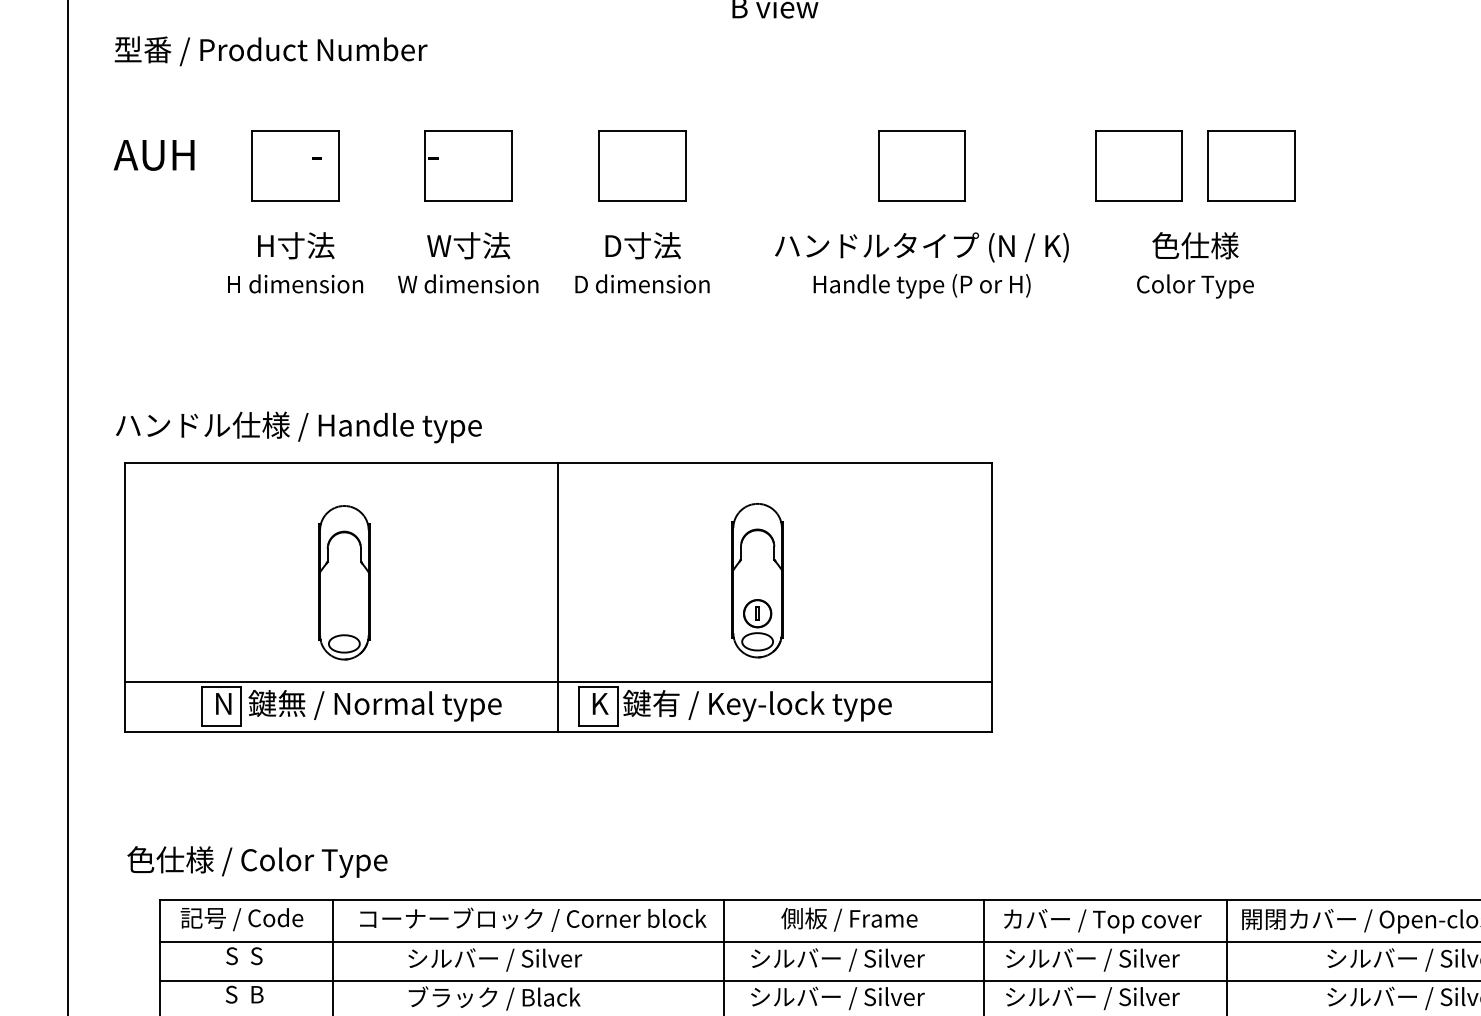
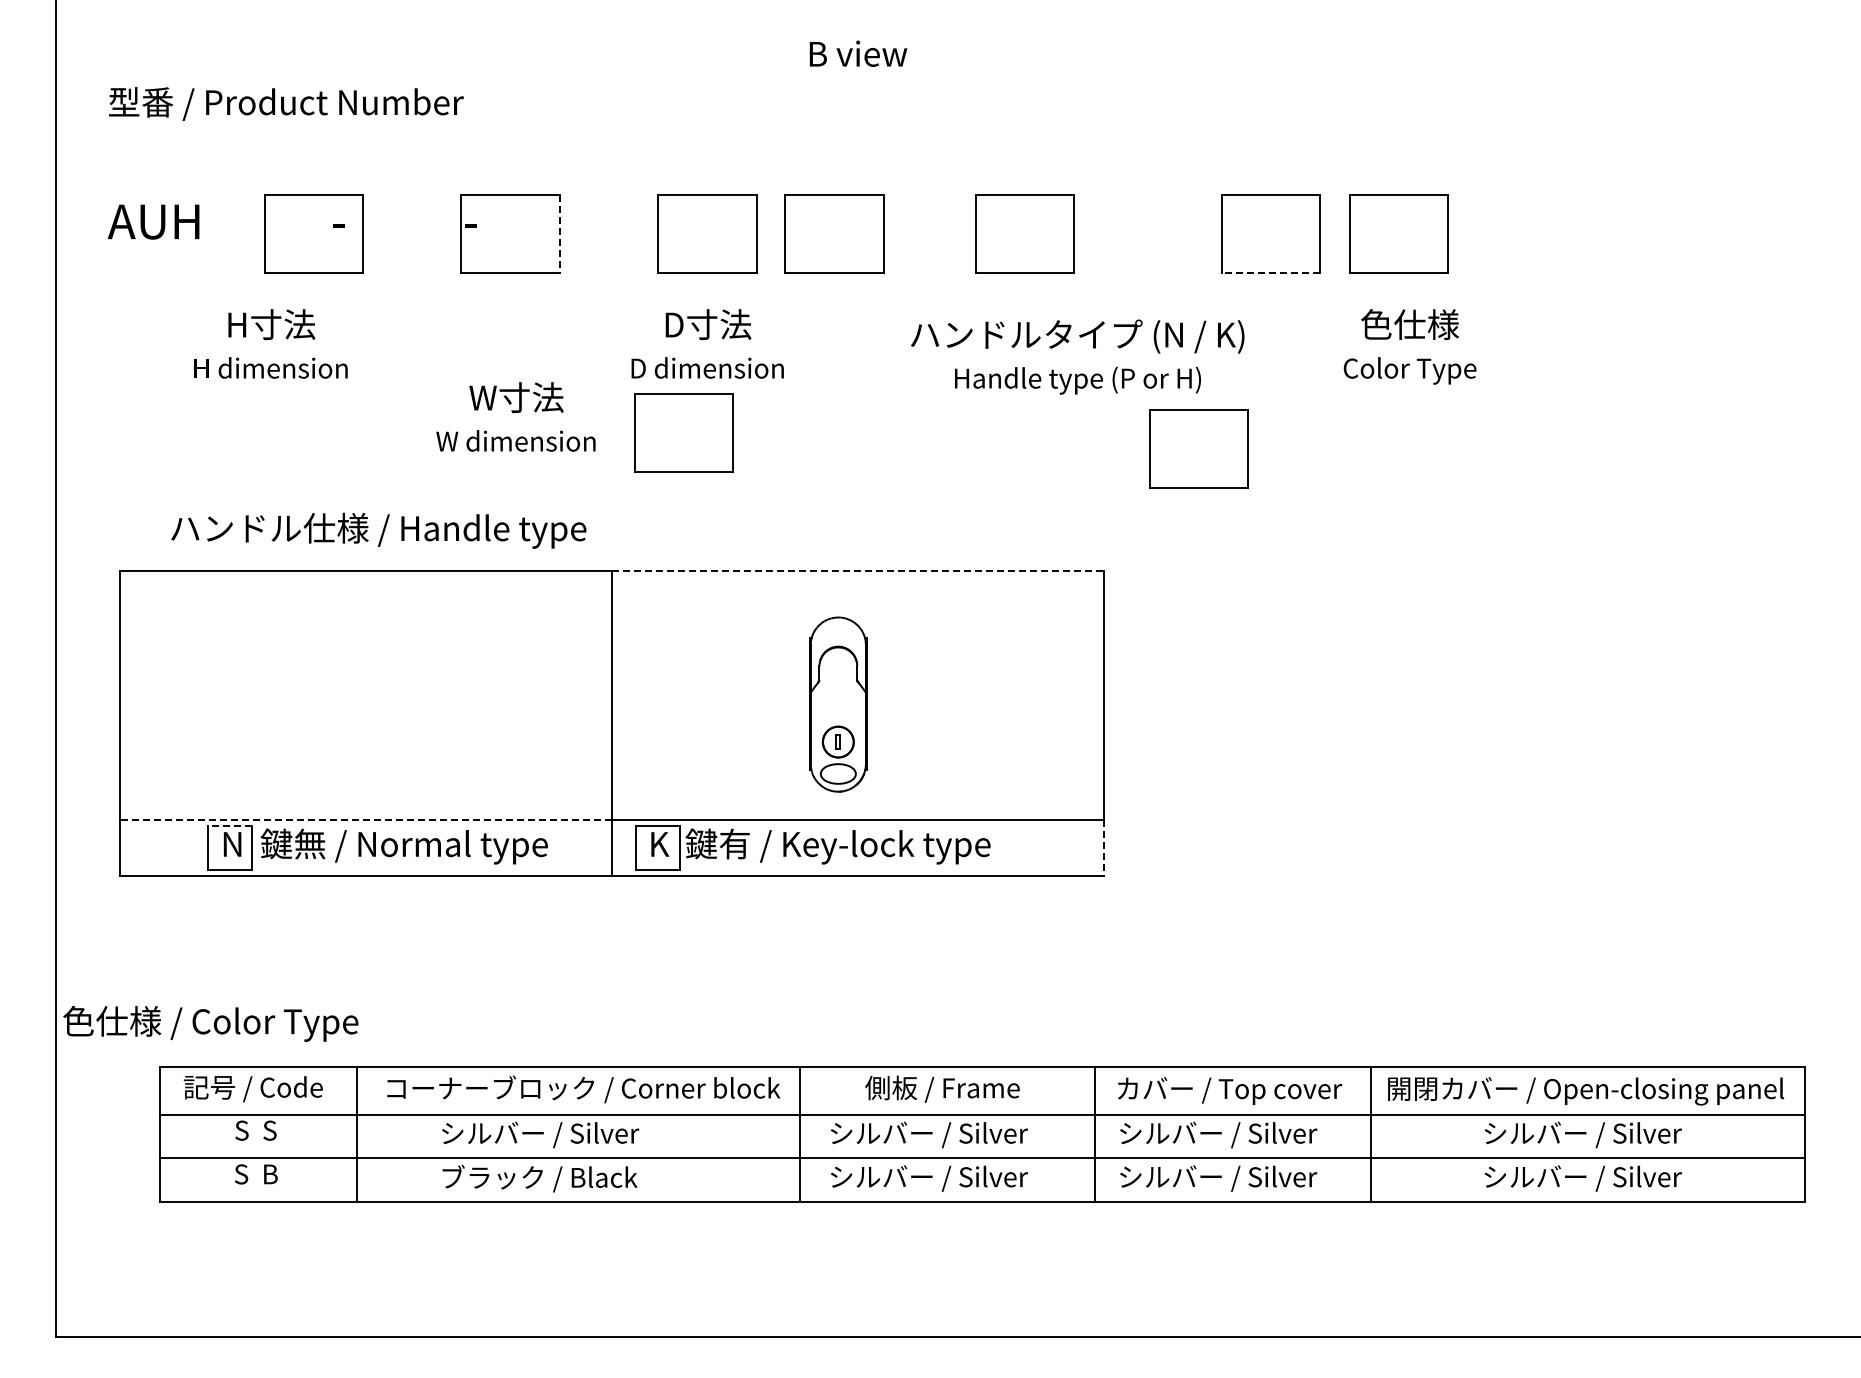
part: (754, 165) -> (834, 233), added
line: (511, 166) -> (559, 234), solid -> dashed
line: (1138, 200) -> (1270, 273), solid -> dashed
text: (295, 262) -> (270, 343), moved
text: (467, 262) -> (515, 416), moved
text: (921, 265) -> (1077, 356), moved
text: (1194, 265) -> (1409, 346), moved
part: (621, 340) -> (683, 432), added
part: (1075, 354) -> (1198, 448), added
text: (298, 427) -> (378, 530), moved
line: (775, 462) -> (858, 570), solid -> dashed
part: (344, 583) -> (369, 707), removed
line: (340, 681) -> (365, 819), solid -> dashed
line: (221, 687) -> (229, 825), solid -> dashed
line: (992, 707) -> (1104, 848), solid -> dashed
text: (257, 861) -> (210, 1023), moved

